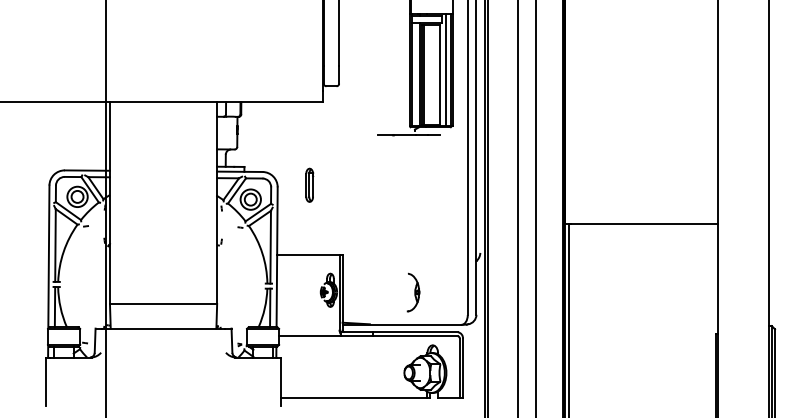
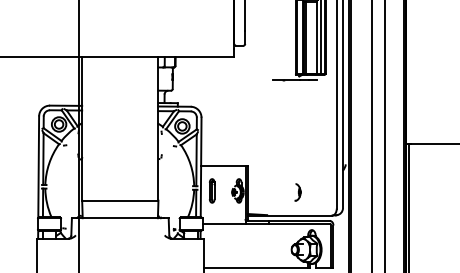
part: (309, 184) -> (212, 190), moved
part: (412, 291) -> (297, 191), size x0.62

